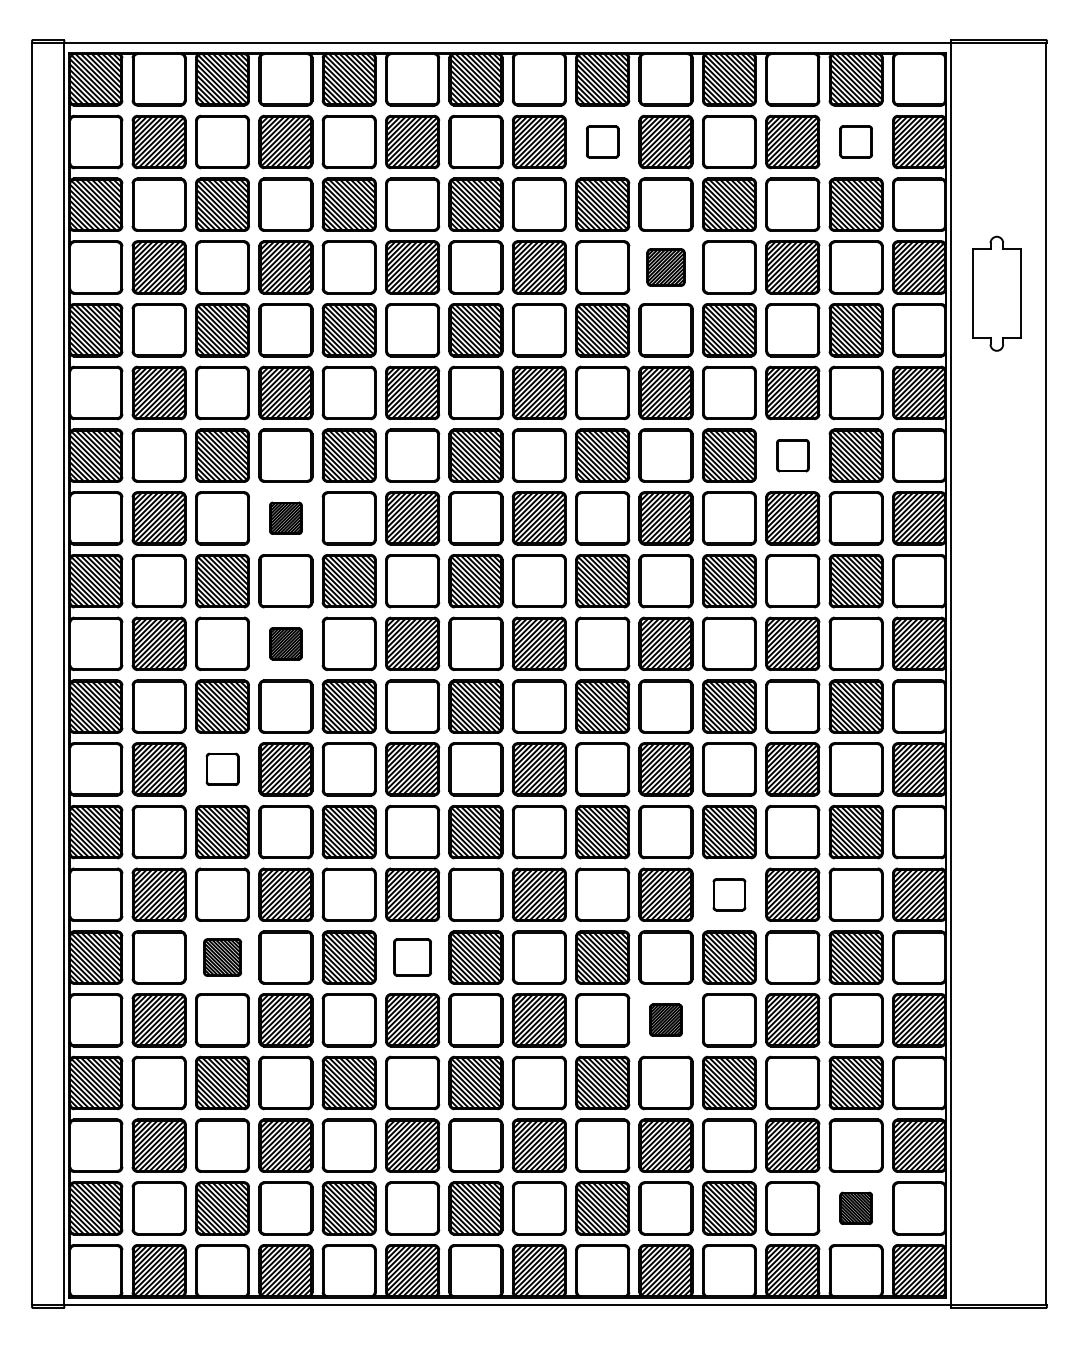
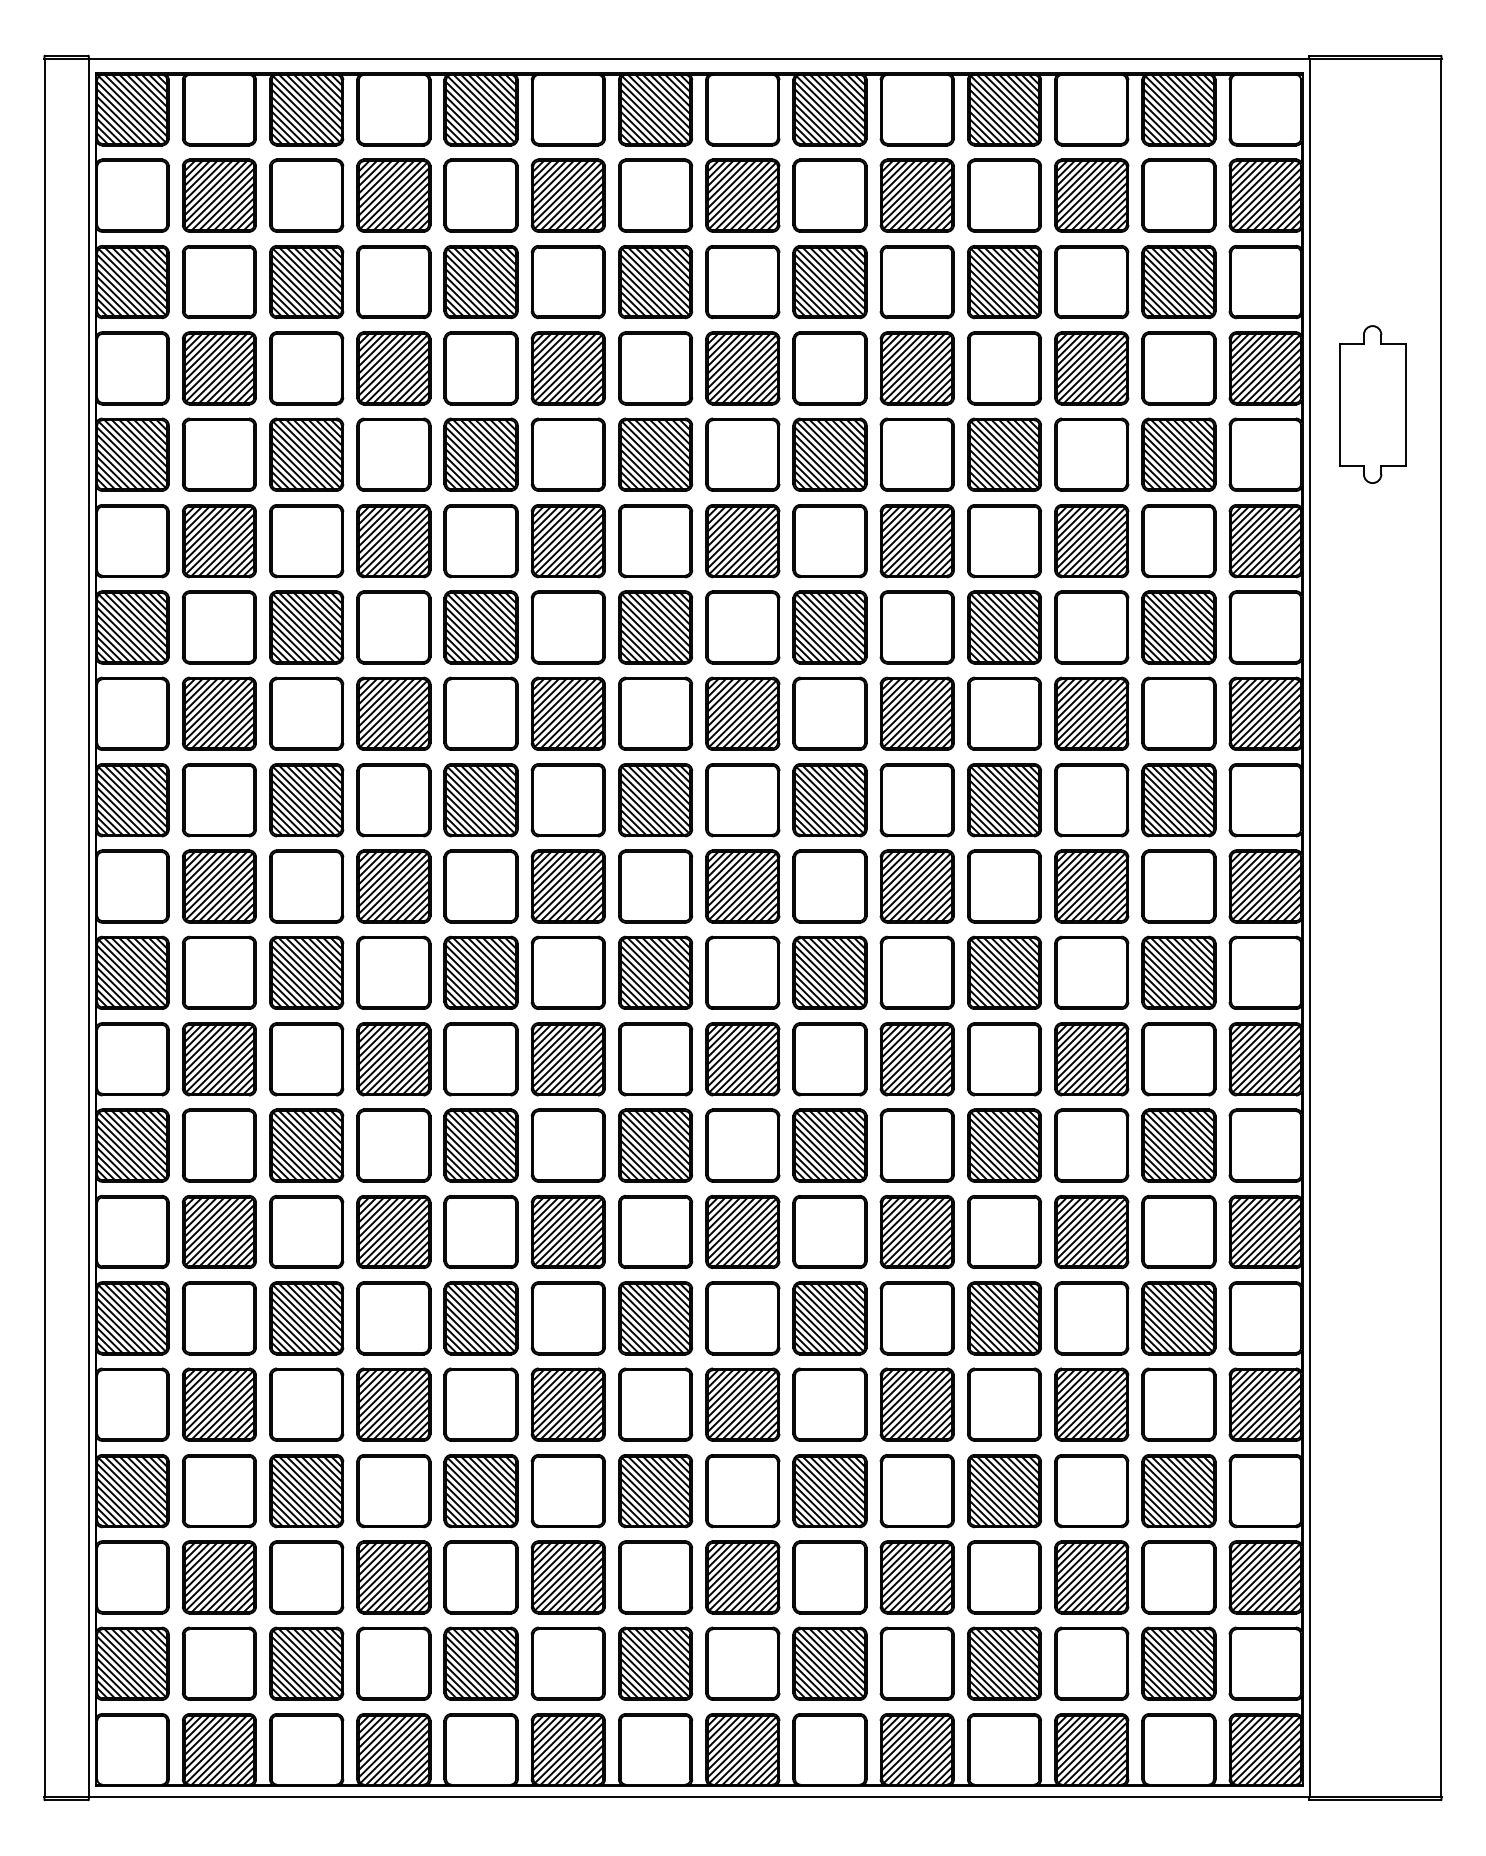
part: (602, 141) -> (829, 195), size x1.67
part: (855, 141) -> (1178, 195), size x1.67
part: (665, 267) -> (916, 368), size x1.43
part: (792, 455) -> (1091, 627), size x1.67
part: (285, 518) -> (393, 713), size x1.67
part: (285, 643) -> (393, 886), size x1.67
part: (222, 769) -> (306, 1059), size x1.67
part: (729, 894) -> (1004, 1231), size x1.67
part: (222, 957) -> (306, 1318), size x1.43
part: (412, 957) -> (567, 1318), size x1.43
part: (665, 1020) -> (916, 1404), size x1.67
part: (855, 1208) -> (1178, 1663), size x1.67

